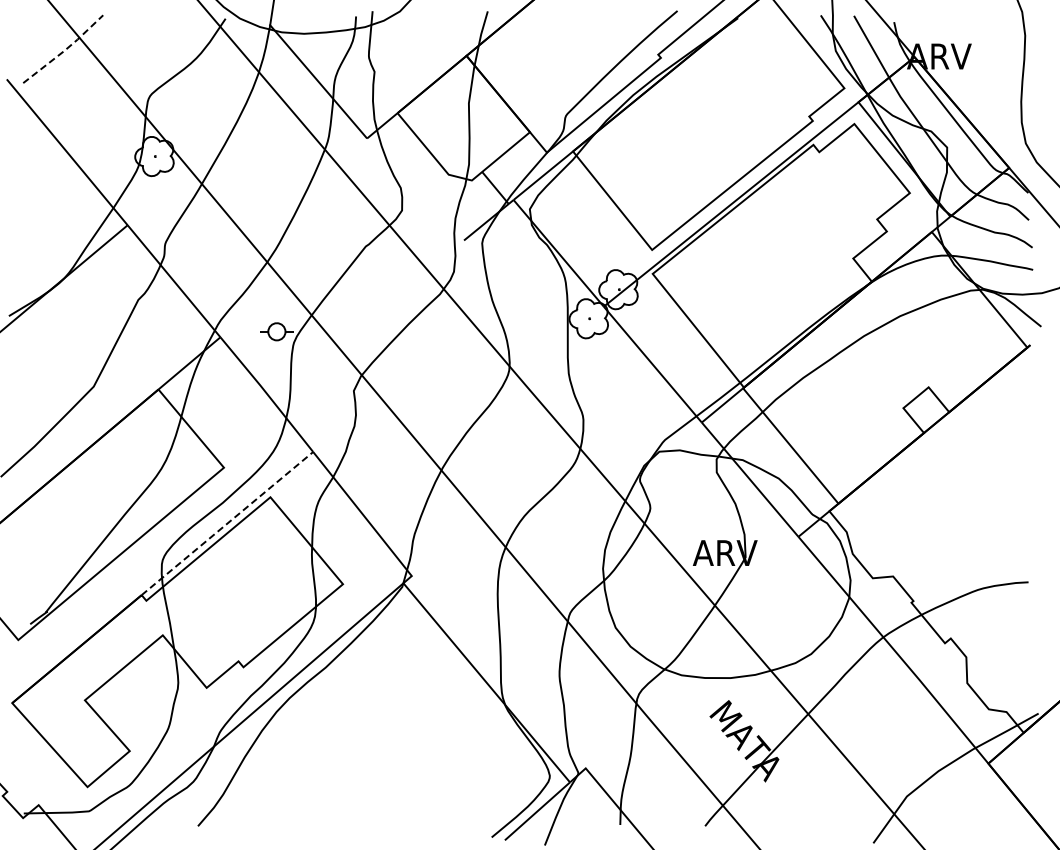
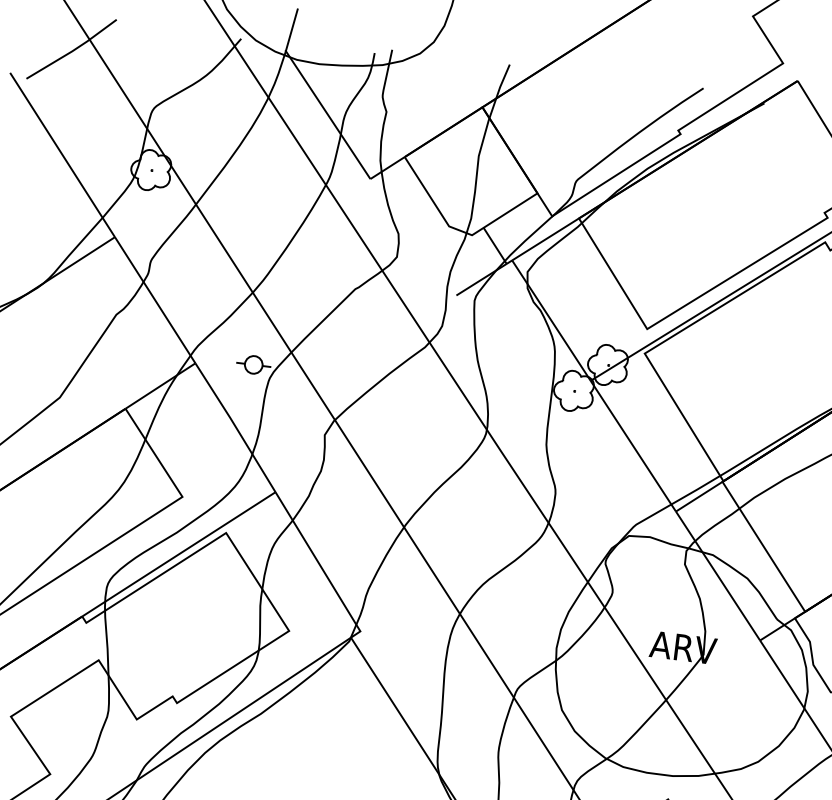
line: (64, 50) -> (72, 50), dashed -> solid
line: (227, 523) -> (178, 554), dashed -> solid

